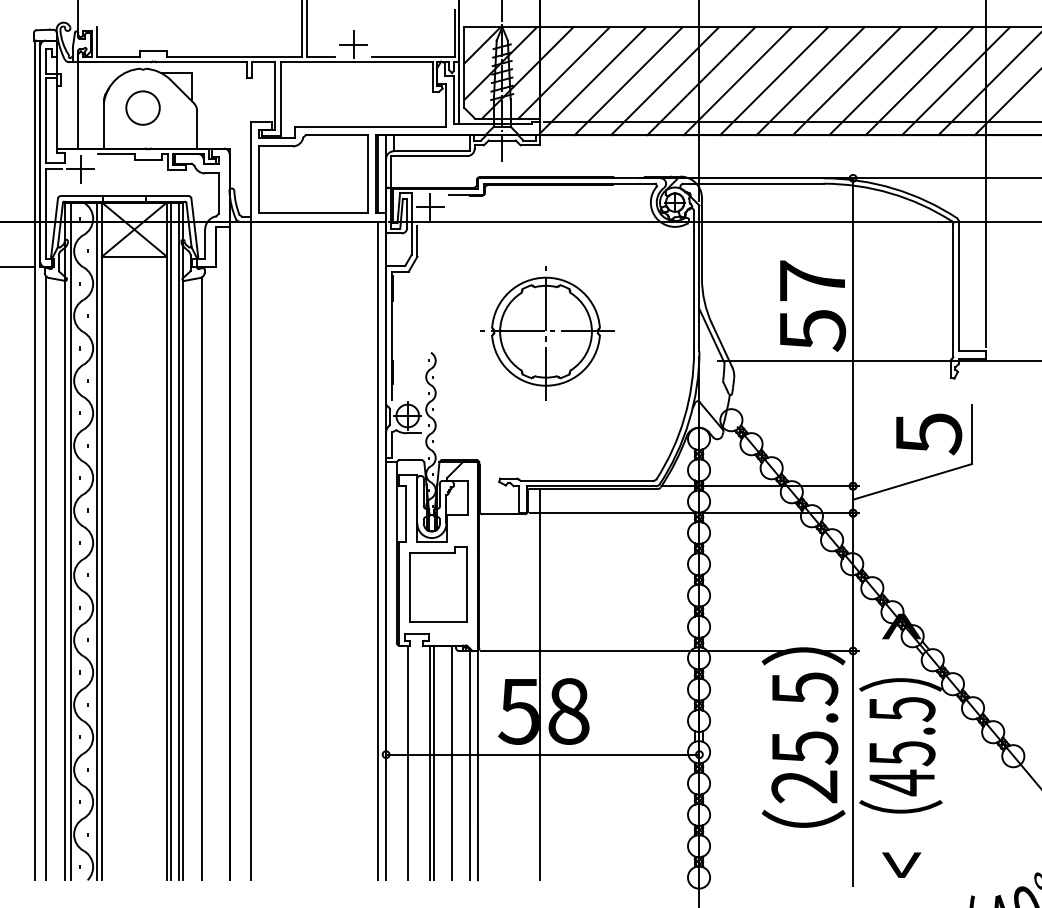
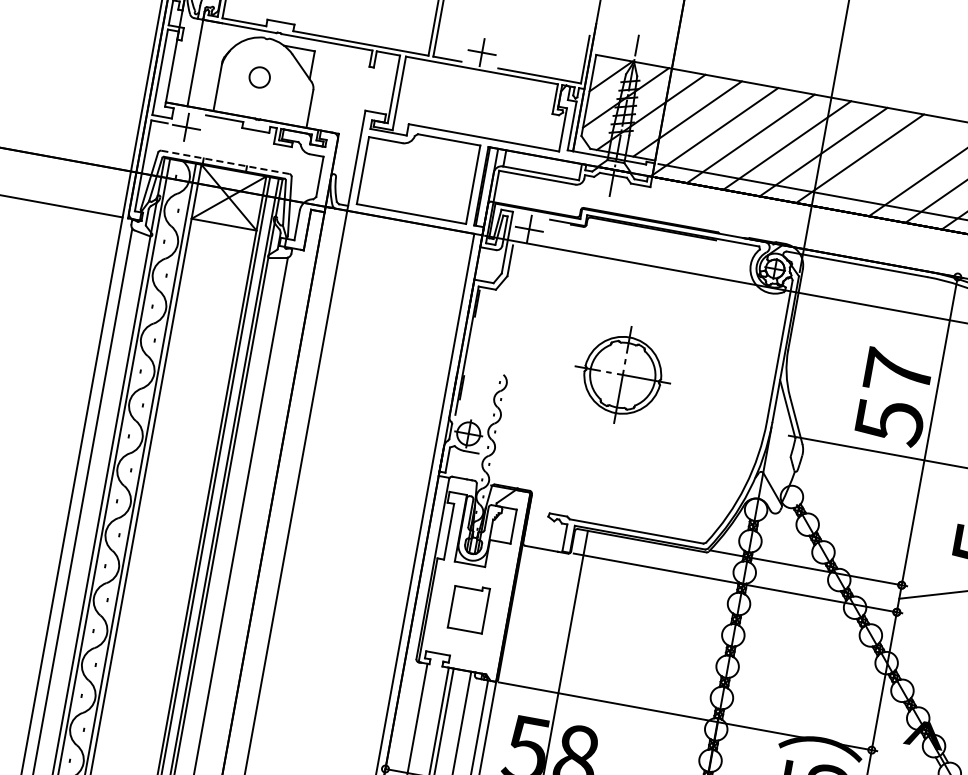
line: (774, 81) -> (896, 165), removed
circle: (142, 107) -> (259, 76), size x0.6
line: (125, 196) -> (226, 162), solid -> dashed
part: (547, 333) -> (623, 376), size x0.7
part: (438, 584) -> (468, 608), size x0.6

